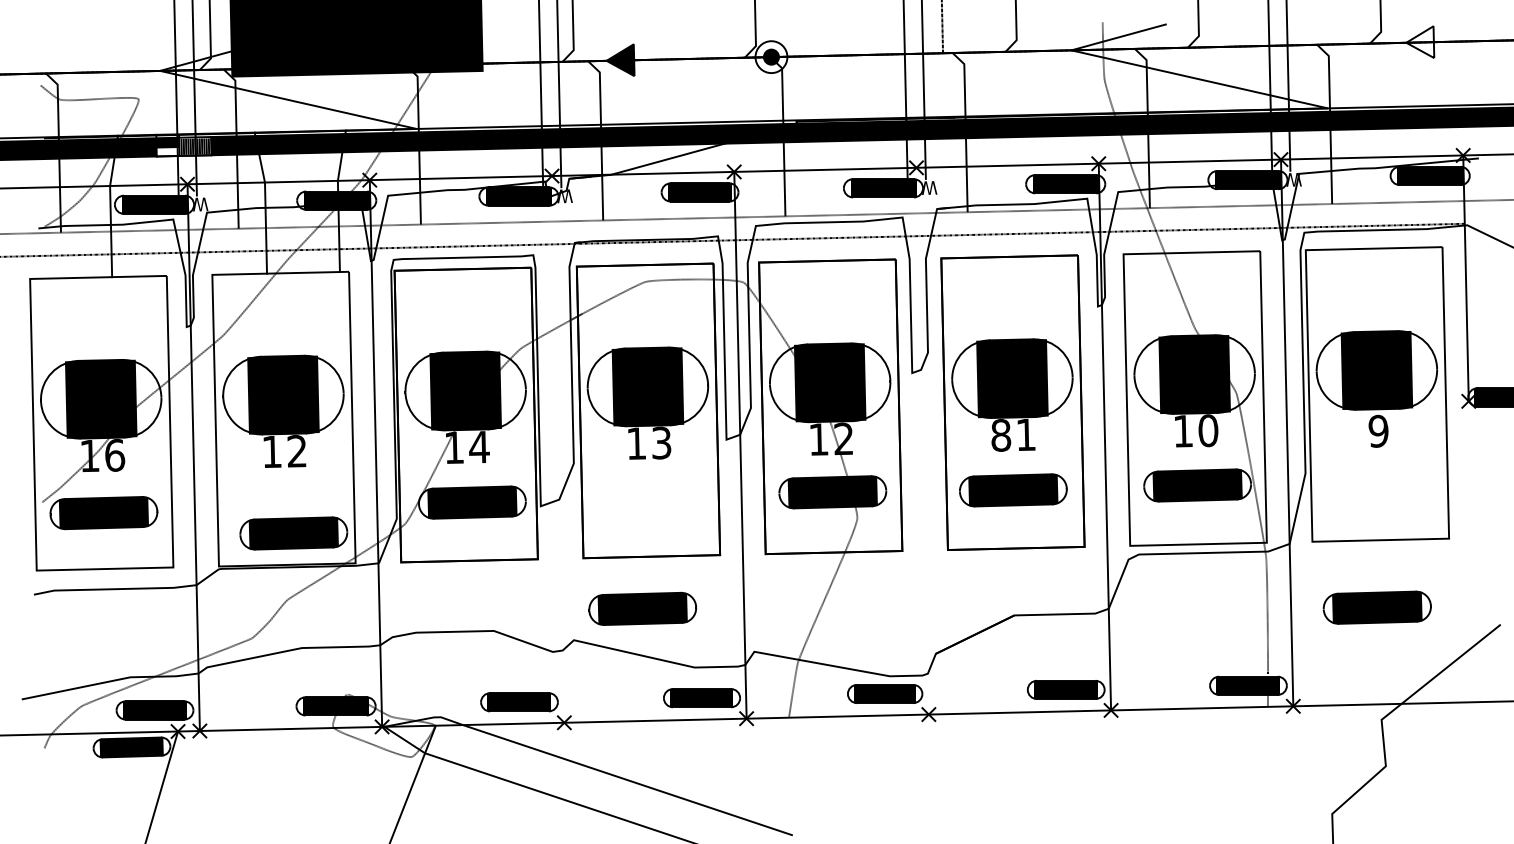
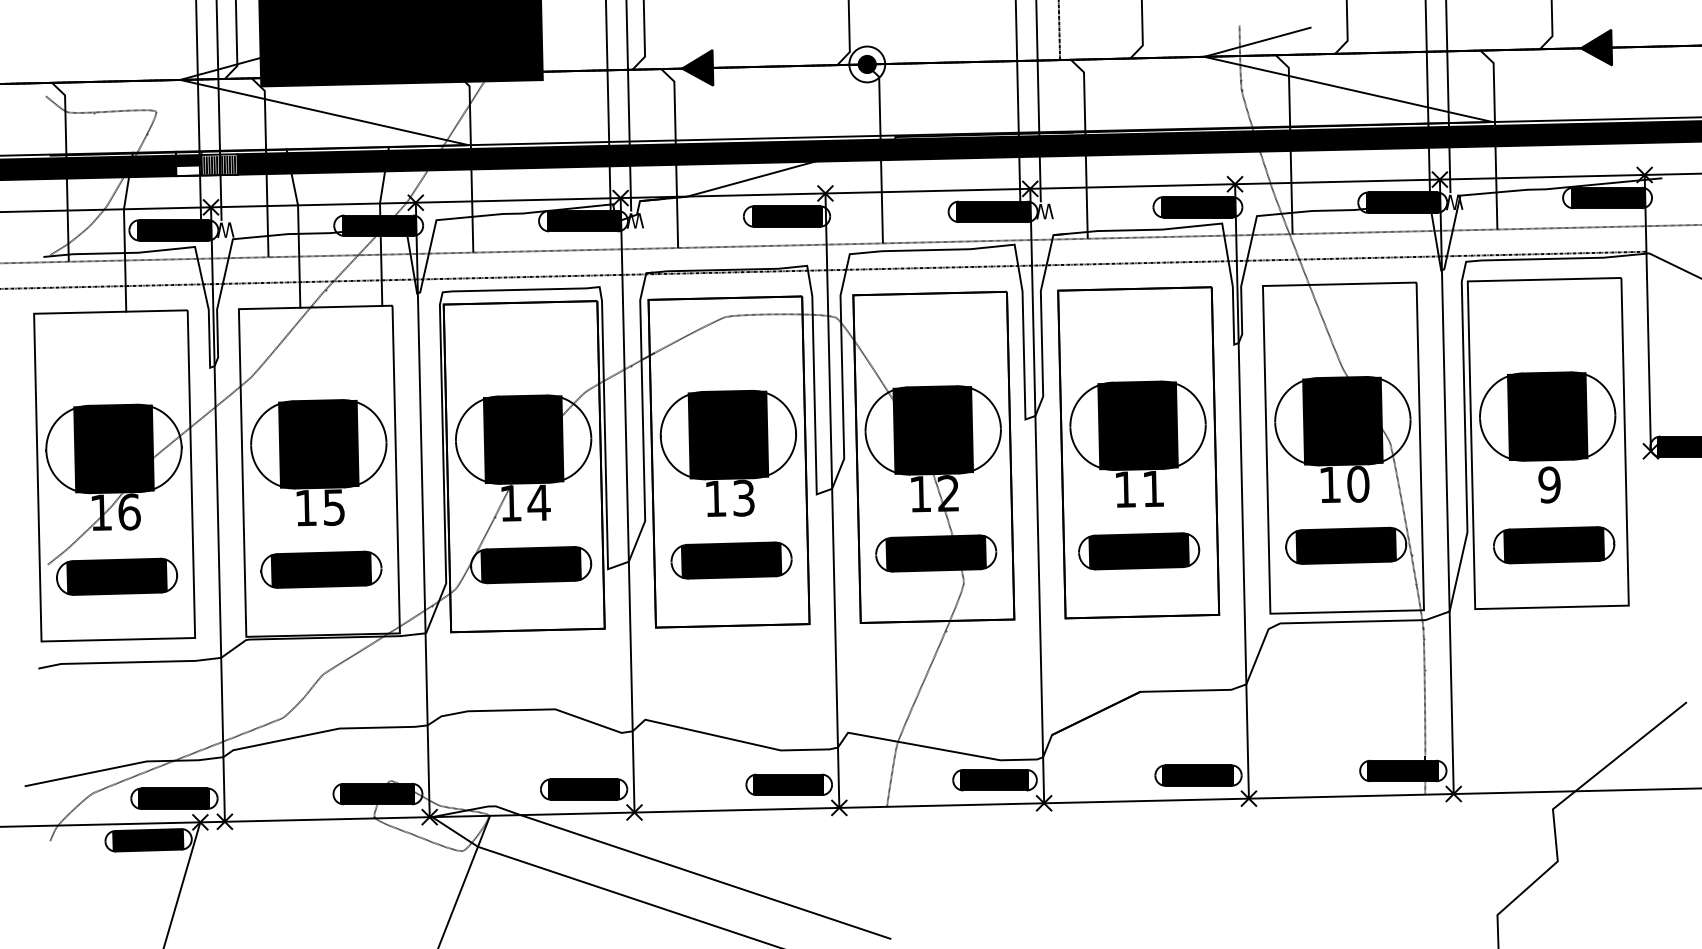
fill: (1420, 42) -> (1596, 47), added
text: (1001, 435) -> (1125, 489), 81 -> 11
line: (922, 440) -> (1037, 495), added
line: (558, 449) -> (627, 505), added
text: (296, 451) -> (333, 507), 12 -> 15
part: (293, 533) -> (321, 569), moved
part: (1377, 607) -> (1554, 545), moved
part: (642, 608) -> (731, 560), moved

